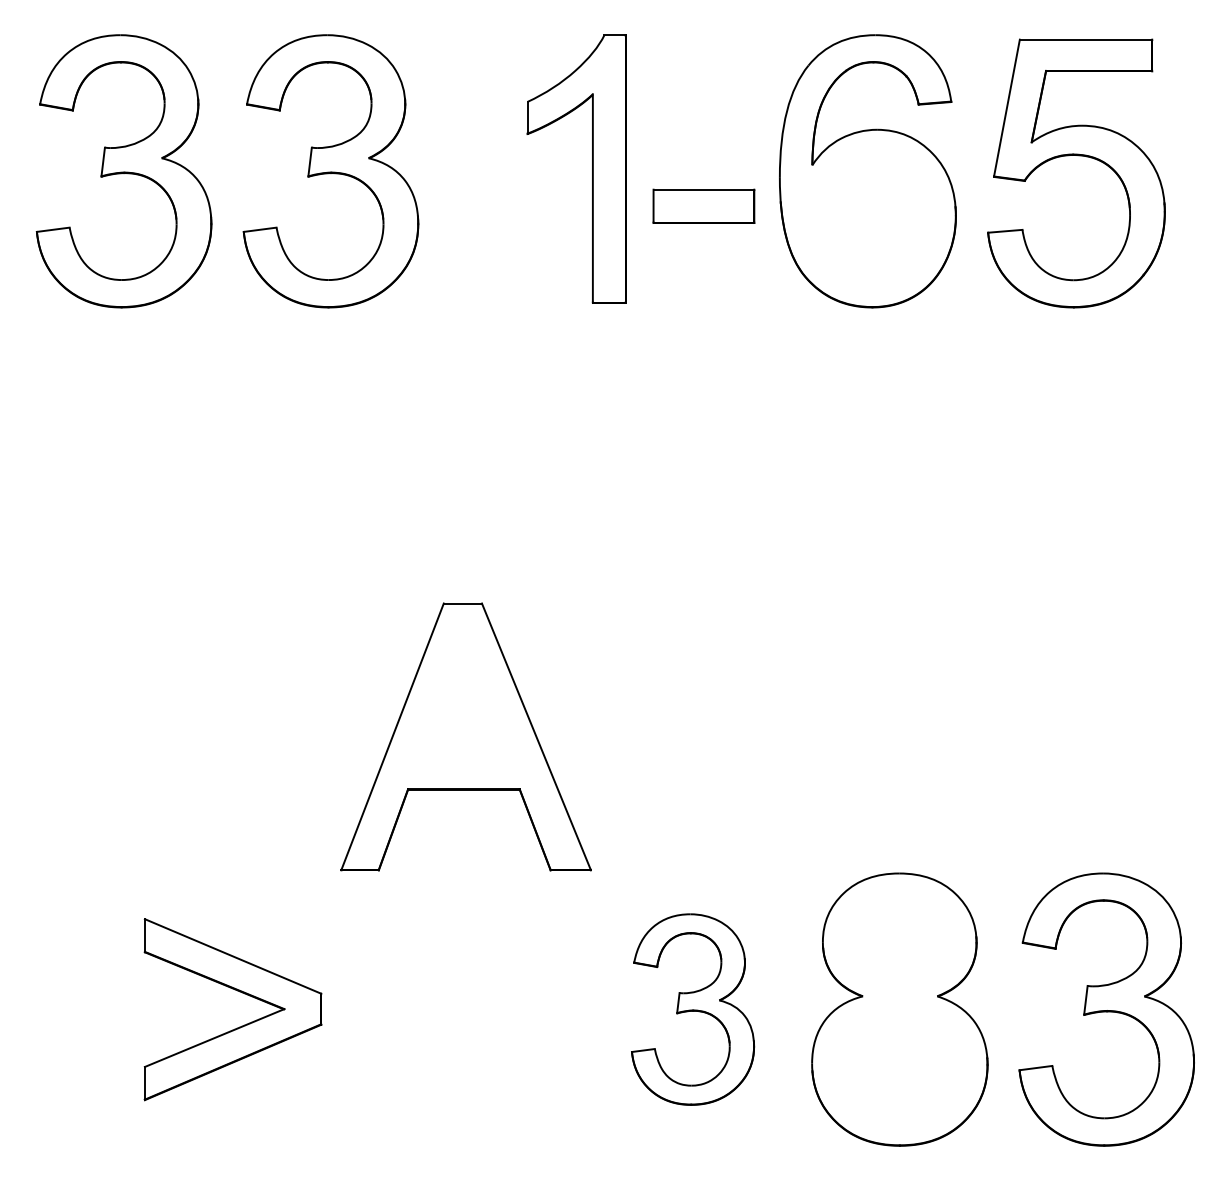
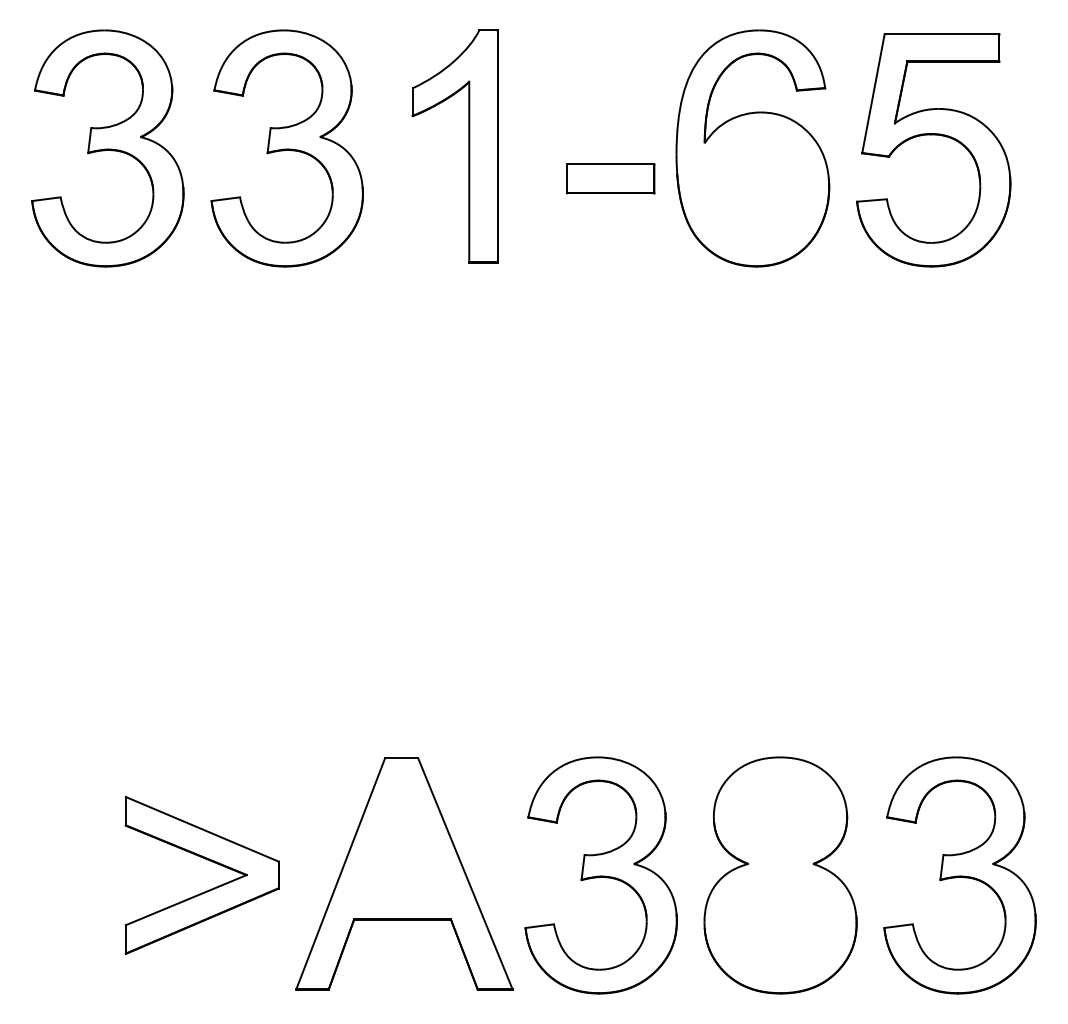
part: (592, 168) -> (468, 146), moved
part: (465, 736) -> (403, 873), moved
part: (692, 1009) -> (600, 875), size x1.43

